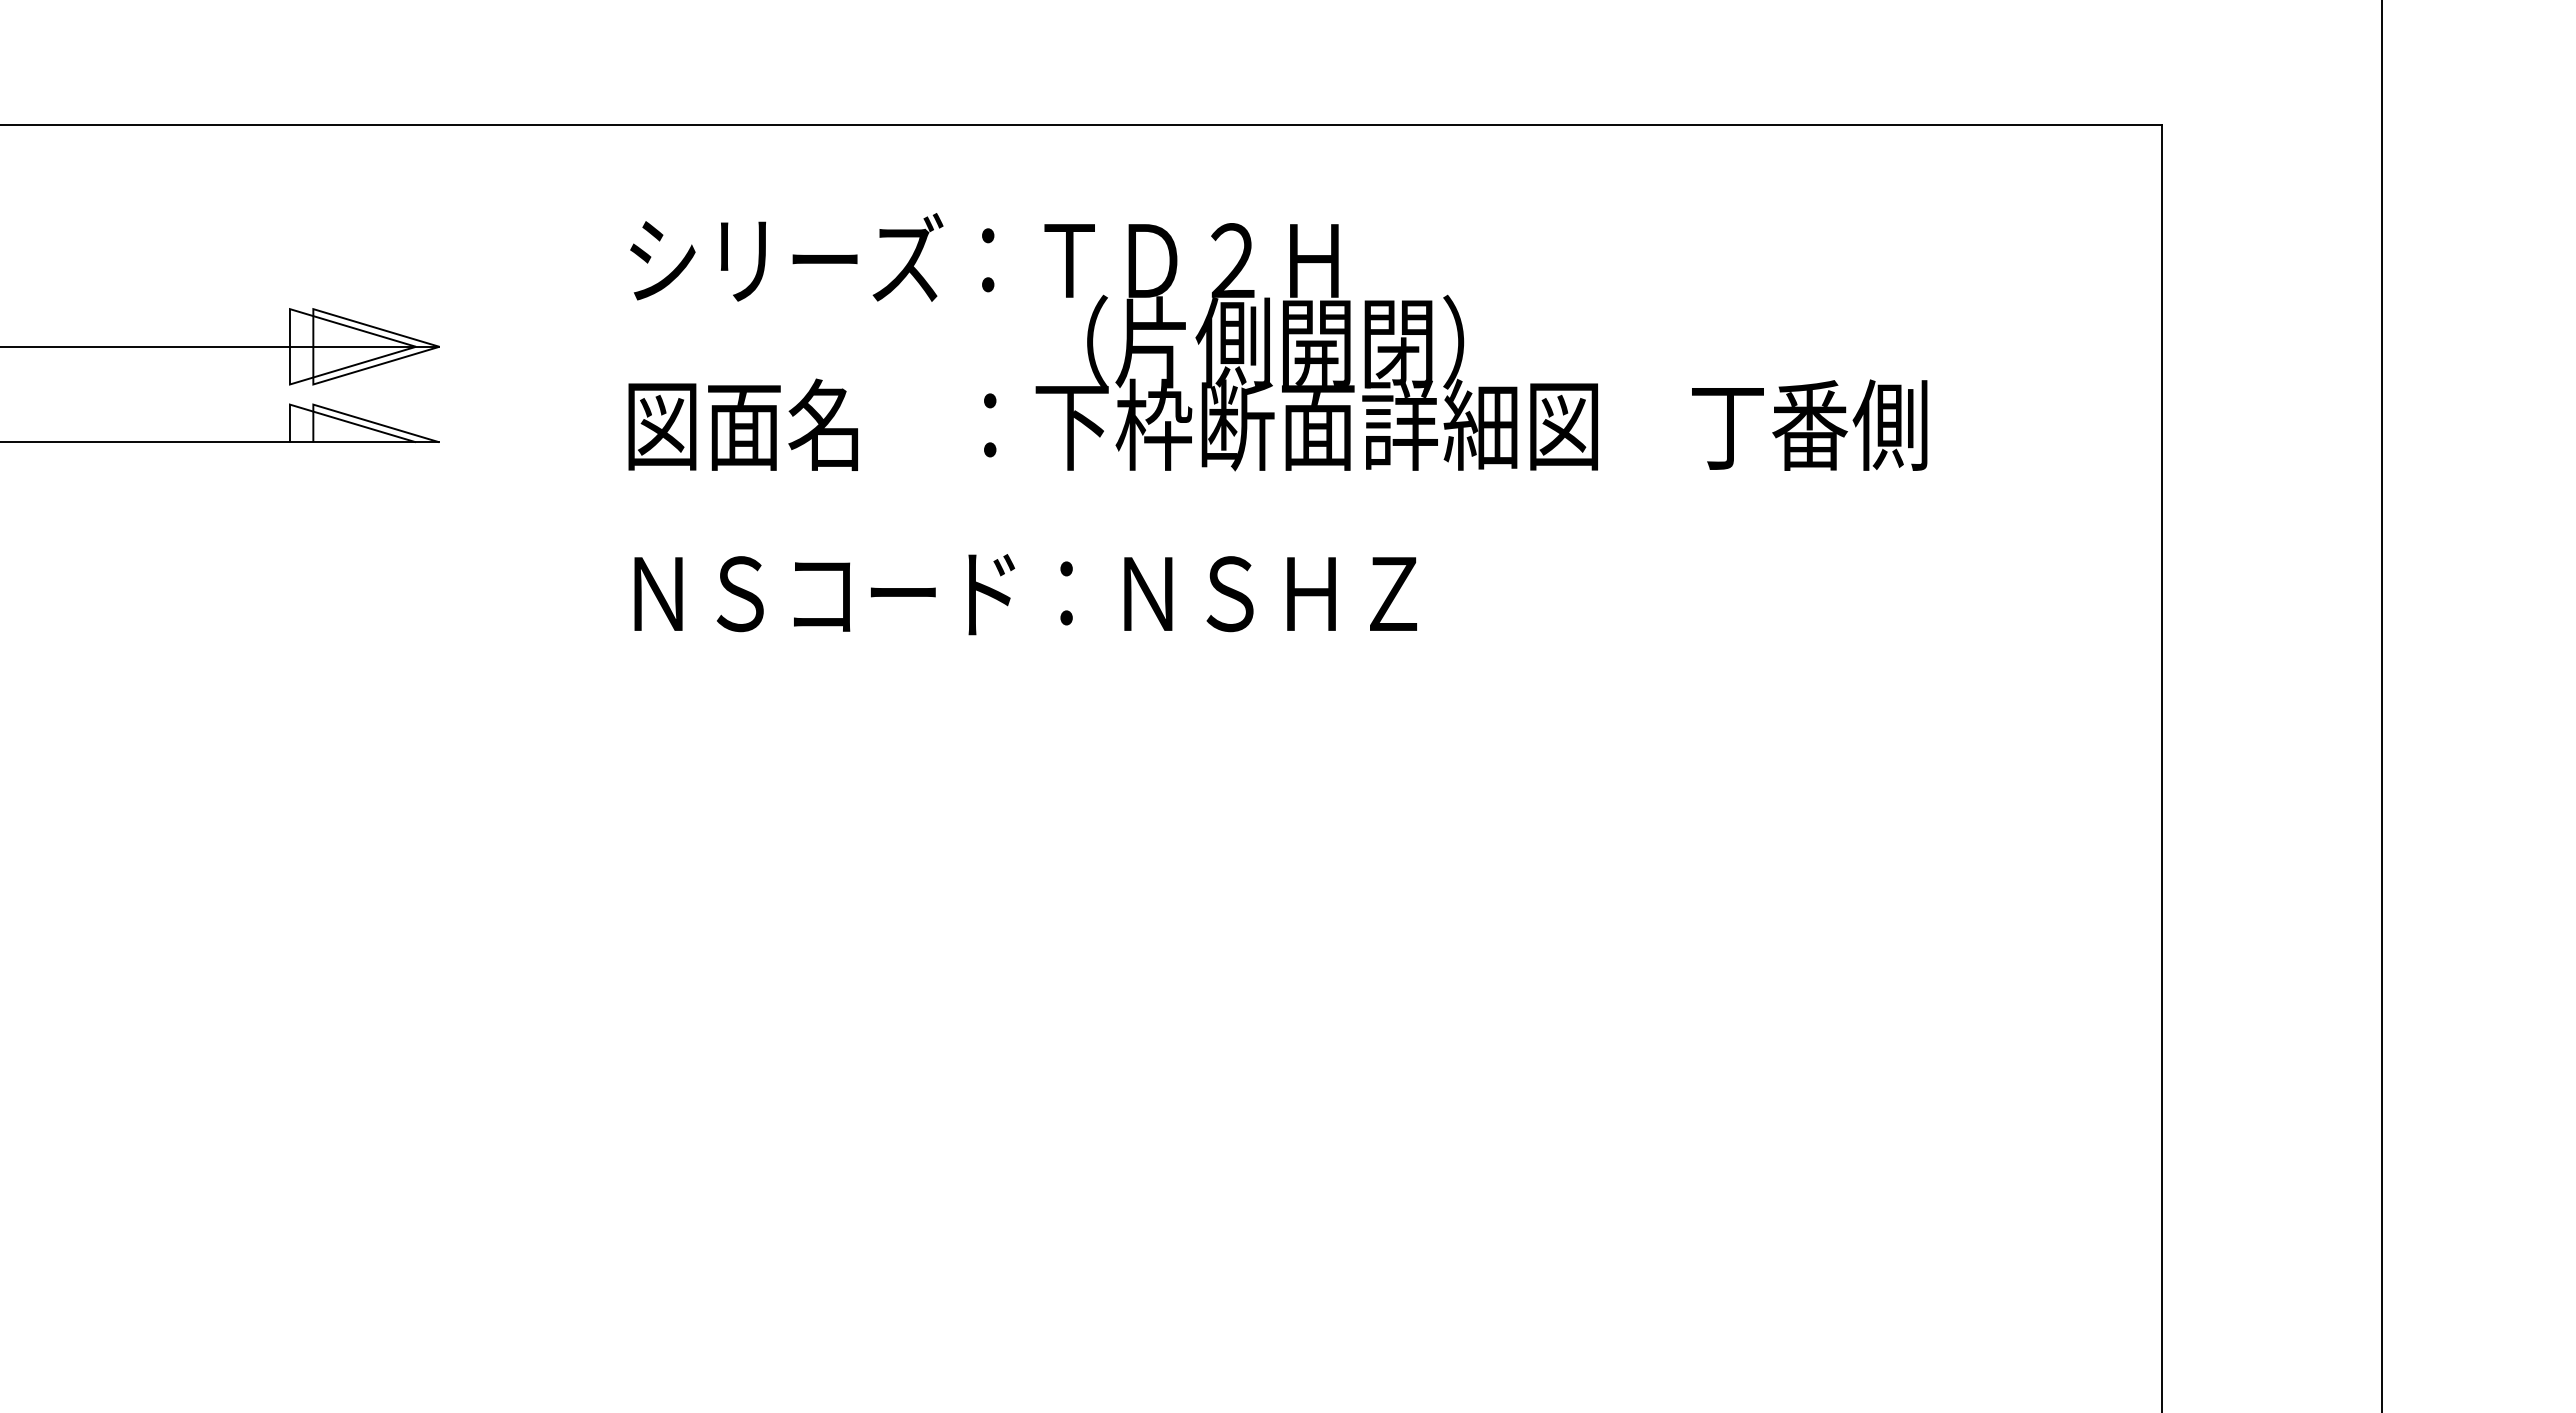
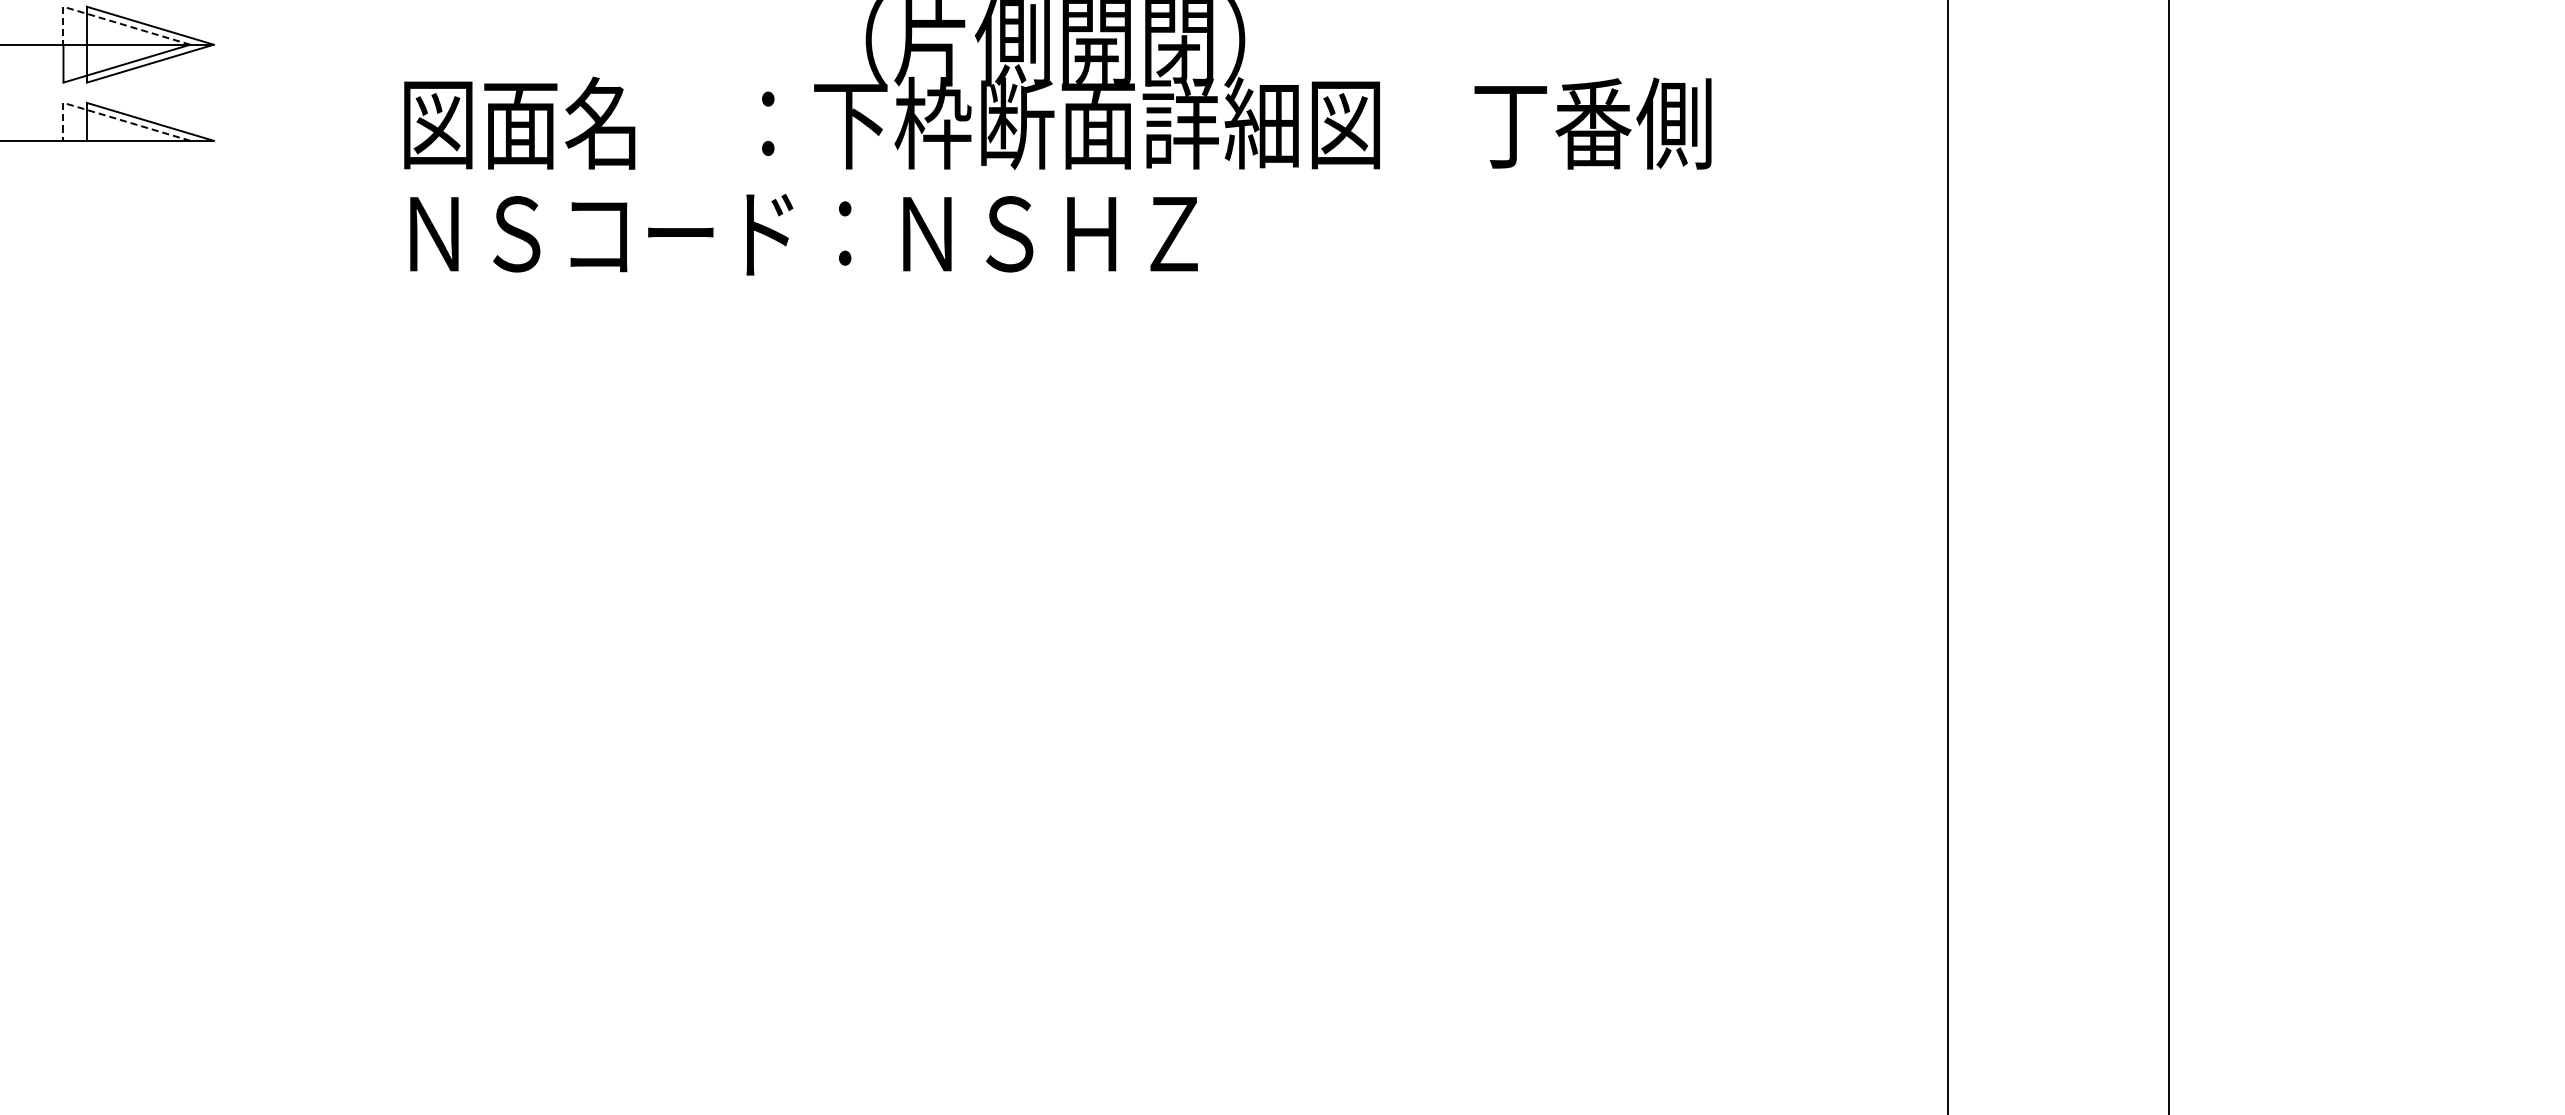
line: (333, 322) -> (107, 20), solid -> dashed
line: (333, 417) -> (107, 115), solid -> dashed
text: (1025, 594) -> (803, 234), moved

